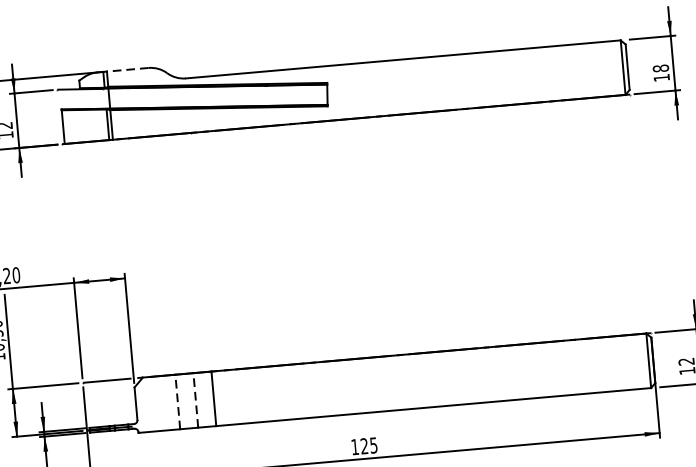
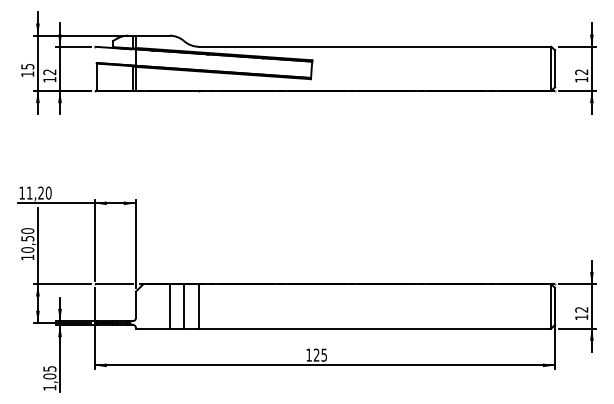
text: (660, 68) -> (581, 72), 18 -> 12
line: (127, 69) -> (152, 35), dashed -> solid
line: (196, 399) -> (184, 305), dashed -> solid
line: (177, 400) -> (169, 305), dashed -> solid

